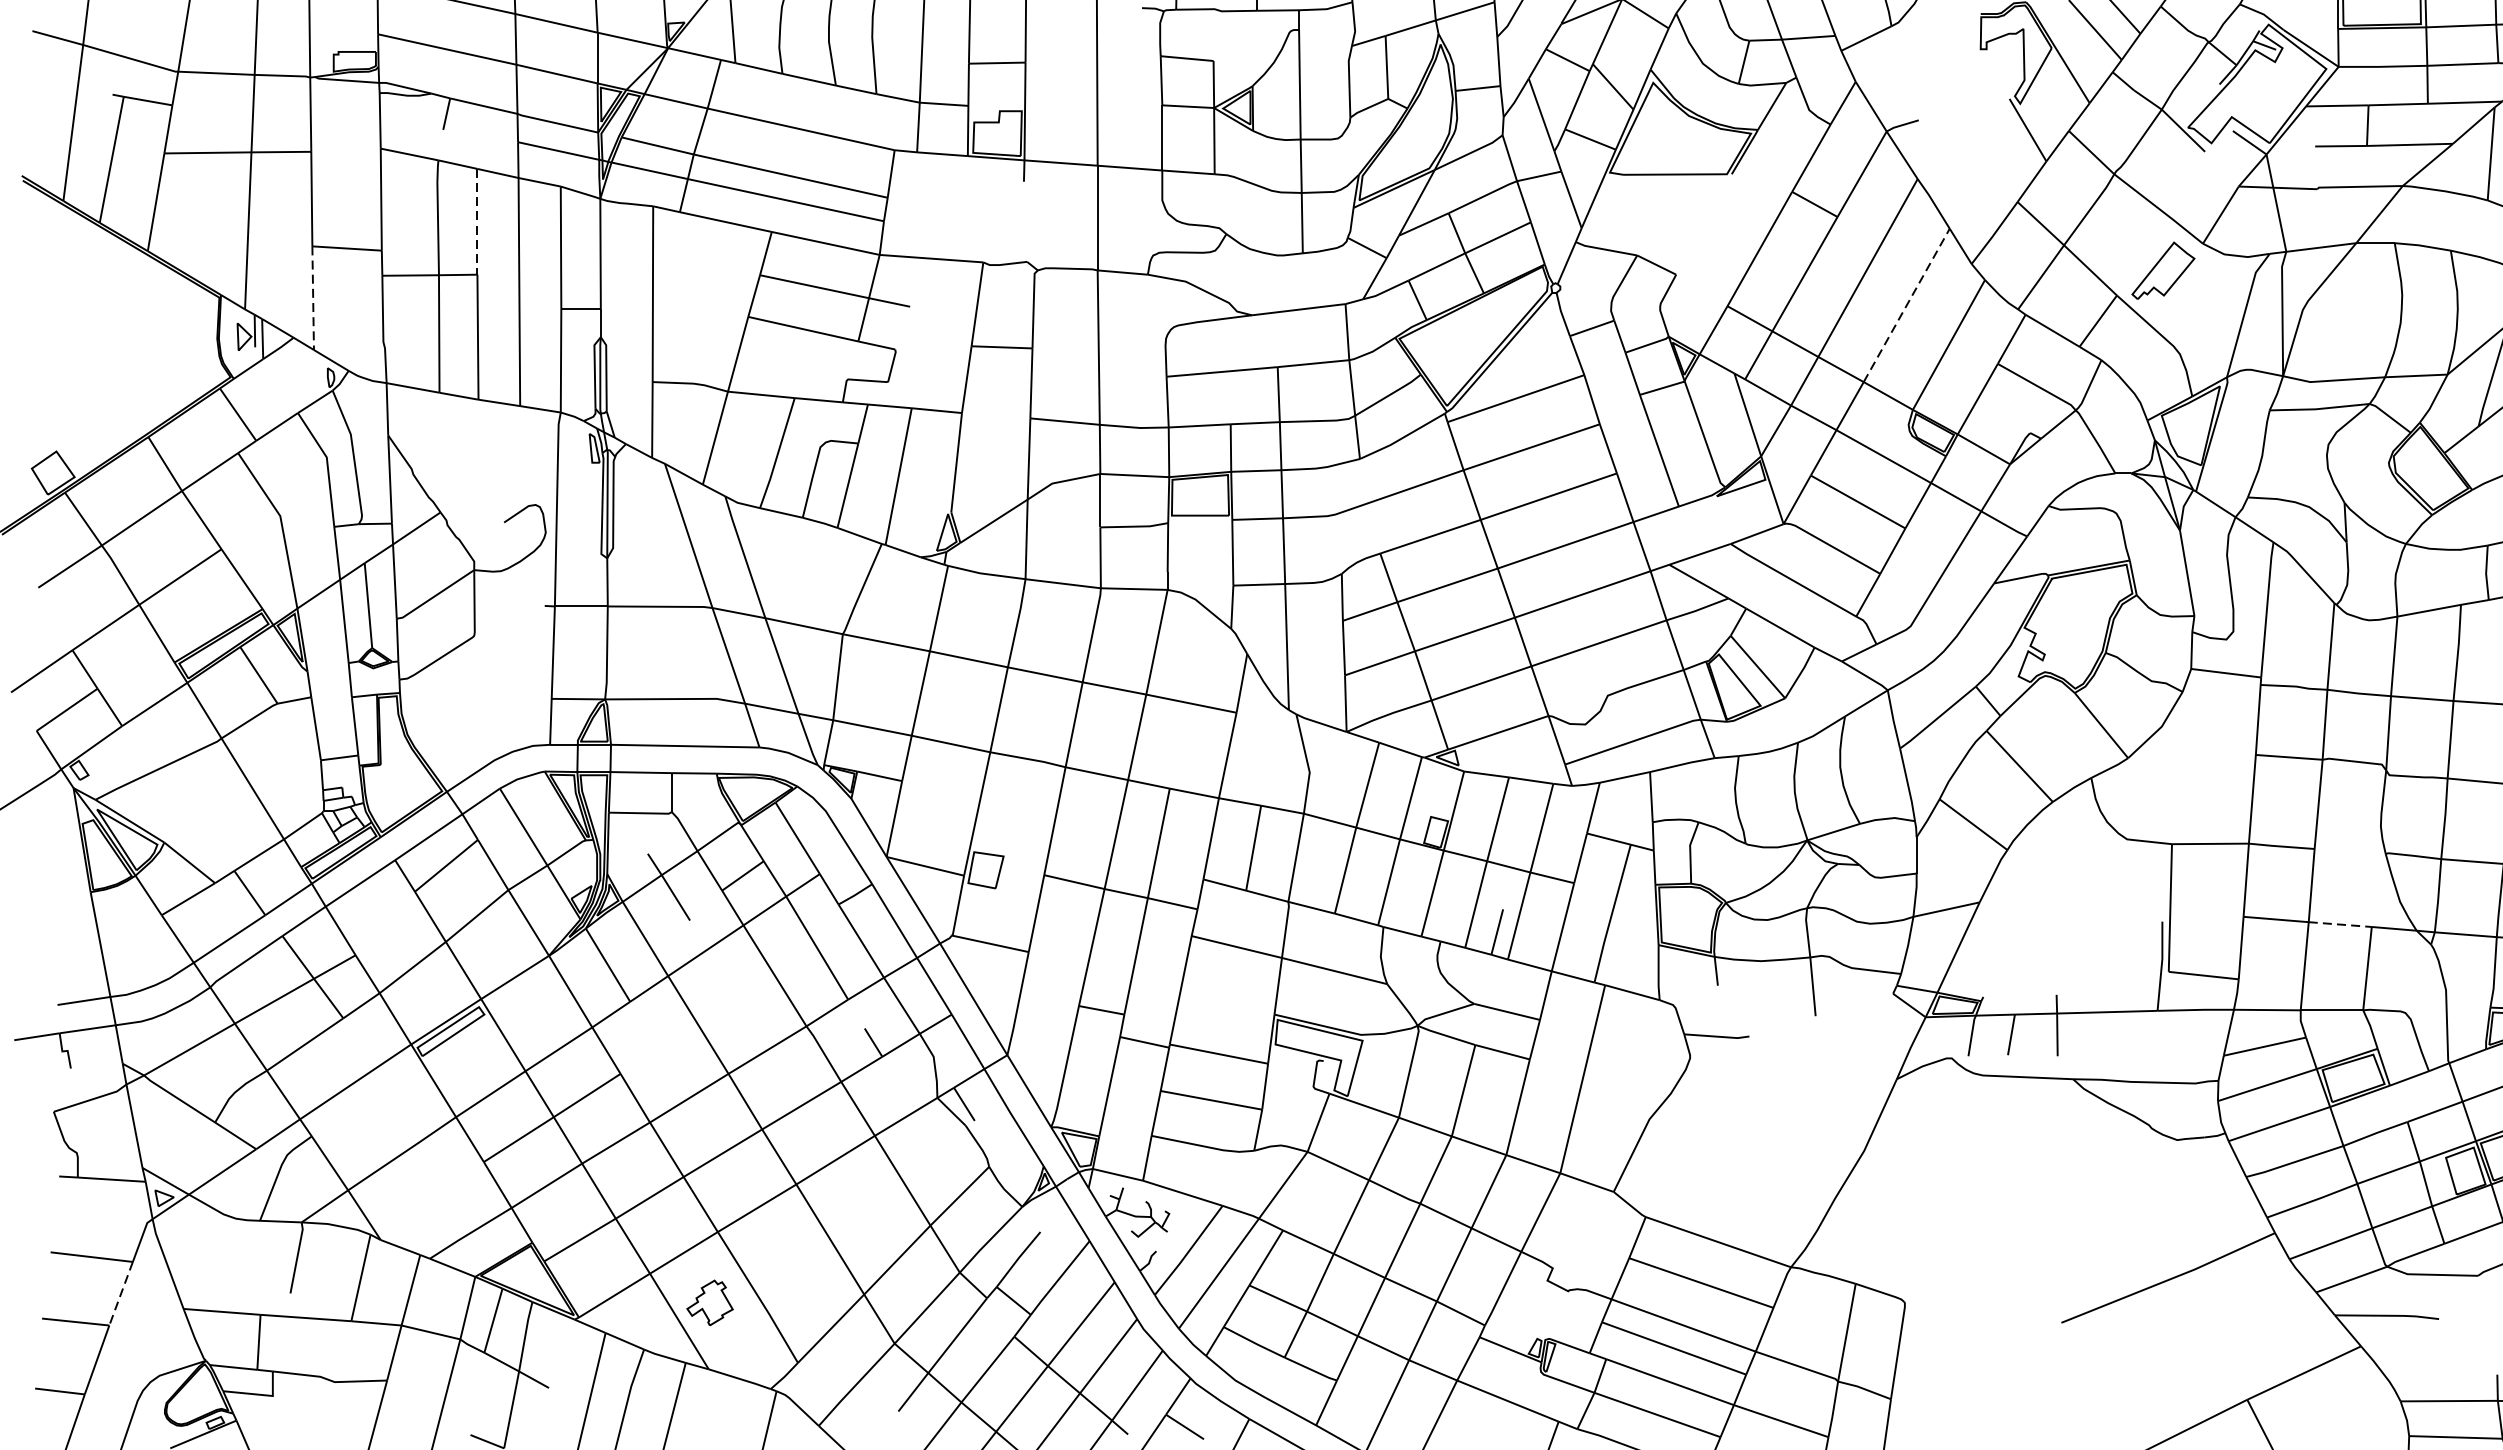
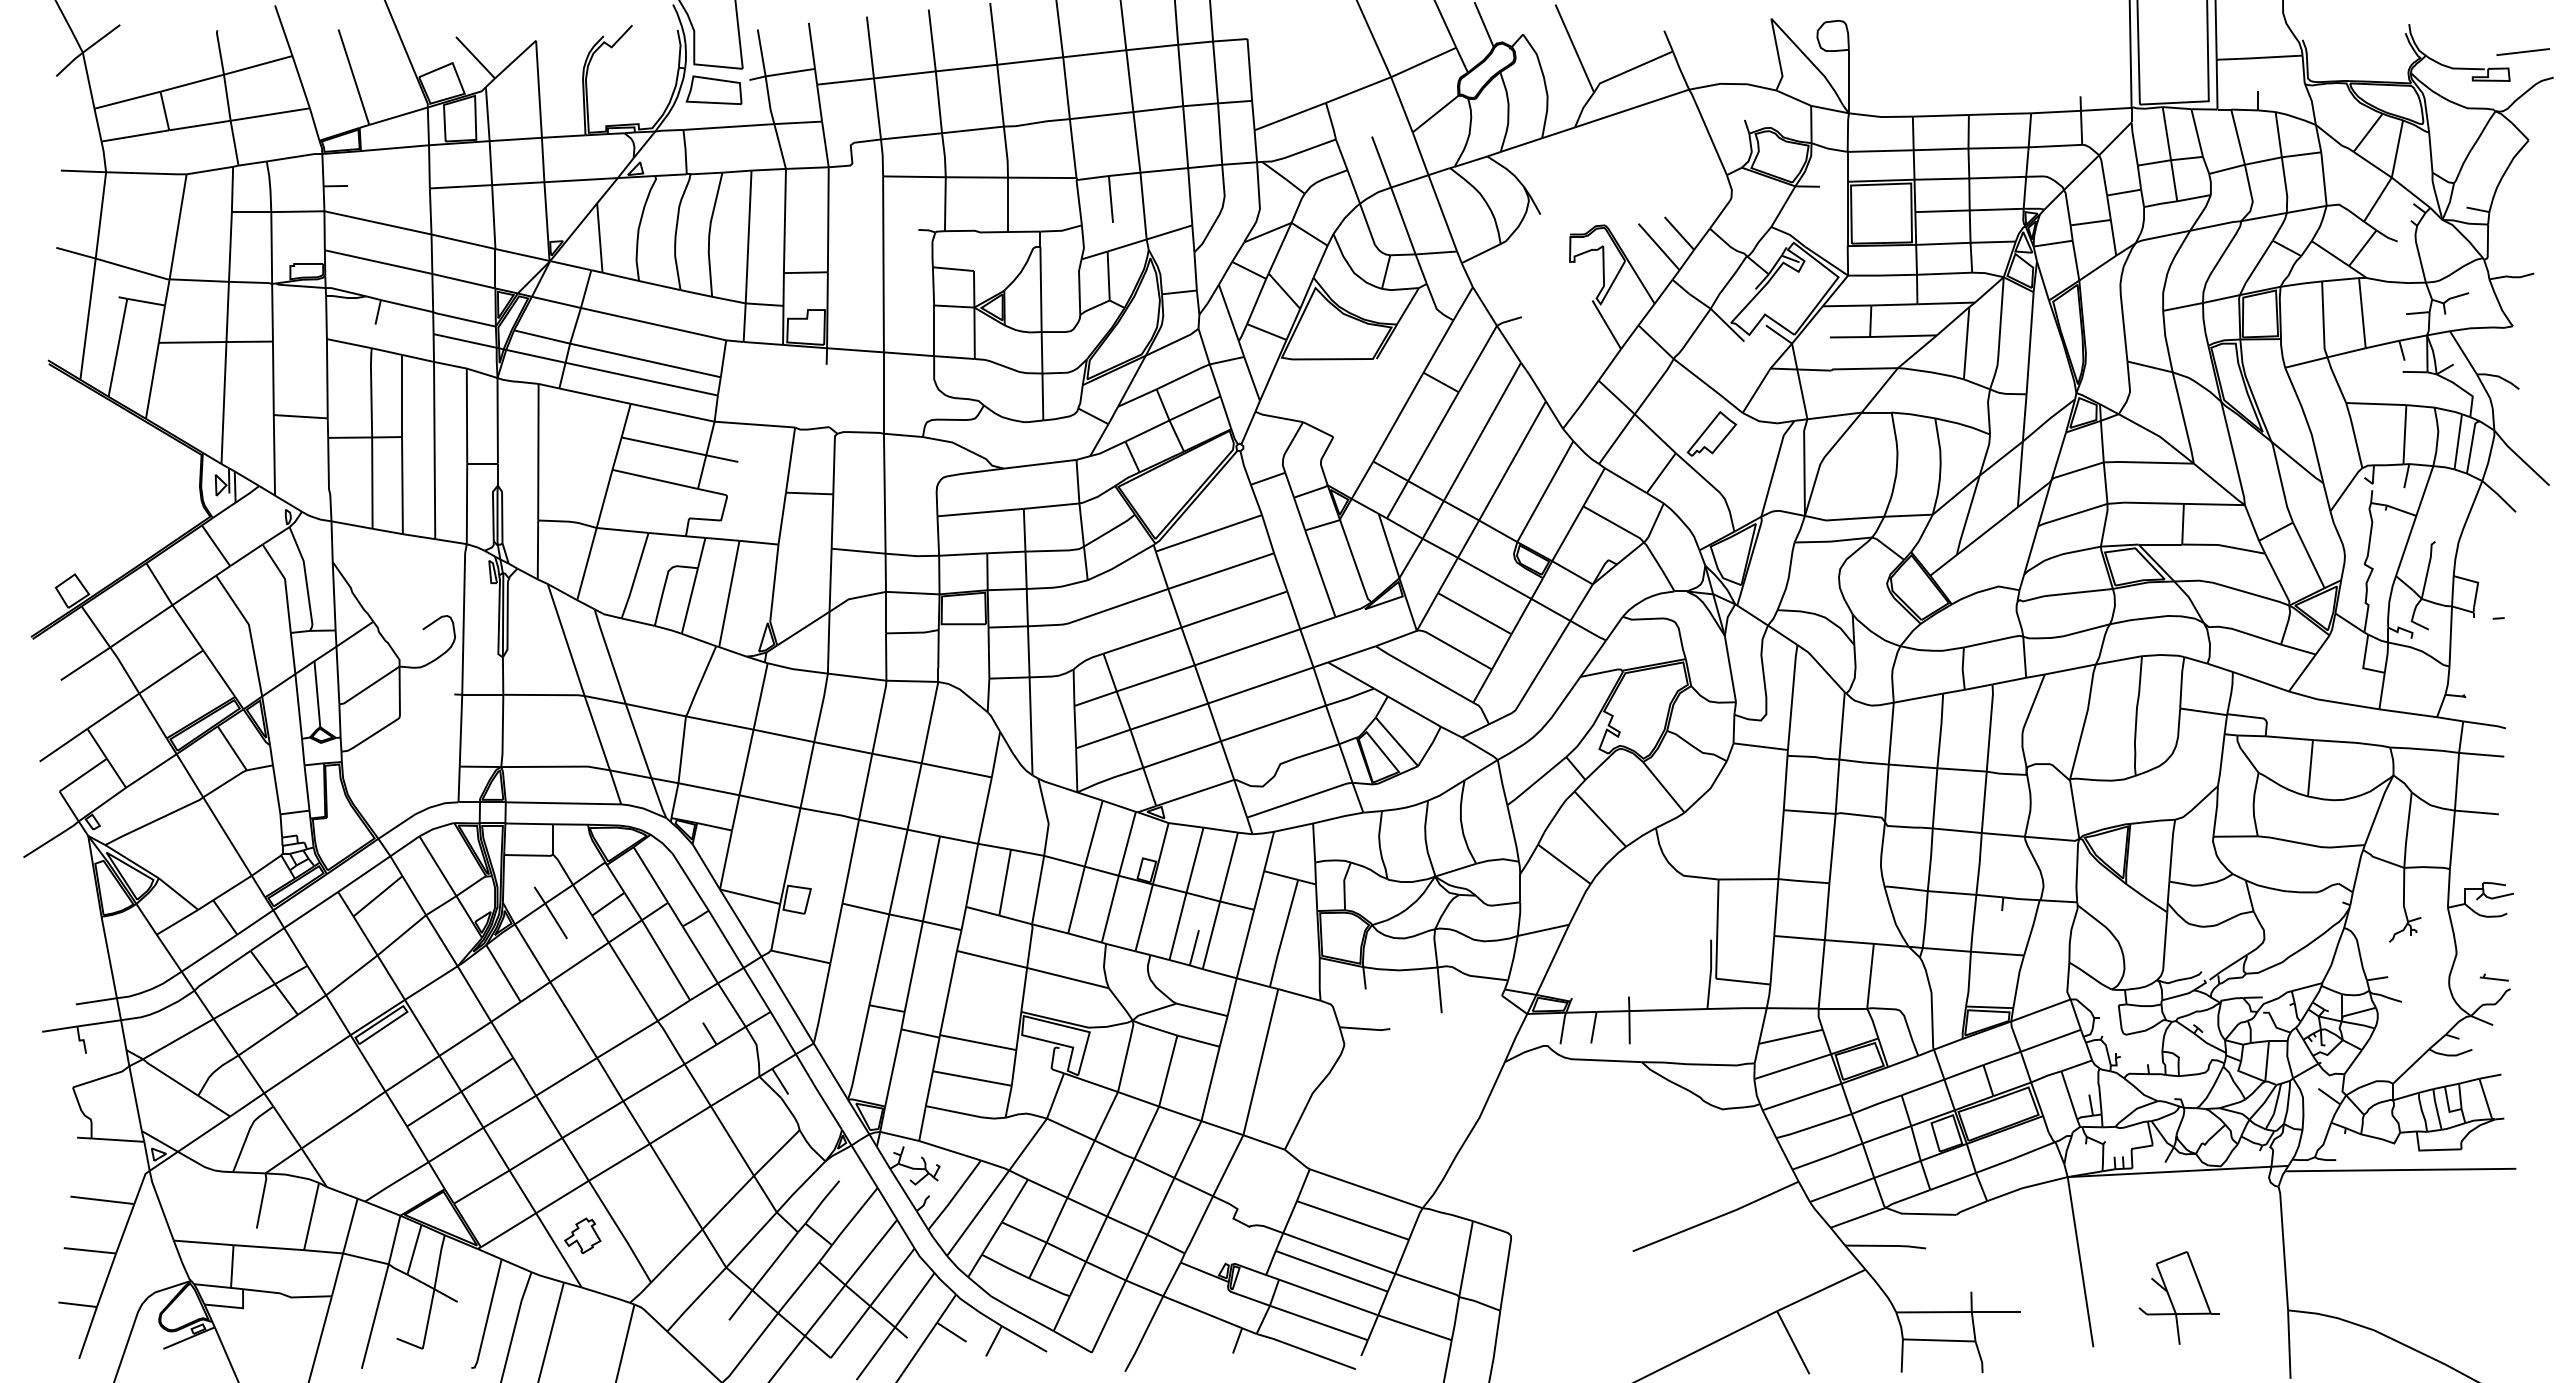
line: (478, 222) -> (402, 396), dashed -> solid
line: (313, 298) -> (274, 455), dashed -> solid
line: (1906, 304) -> (1512, 460), dashed -> solid
line: (2340, 923) -> (1849, 941), dashed -> solid
line: (121, 1294) -> (125, 1229), dashed -> solid

